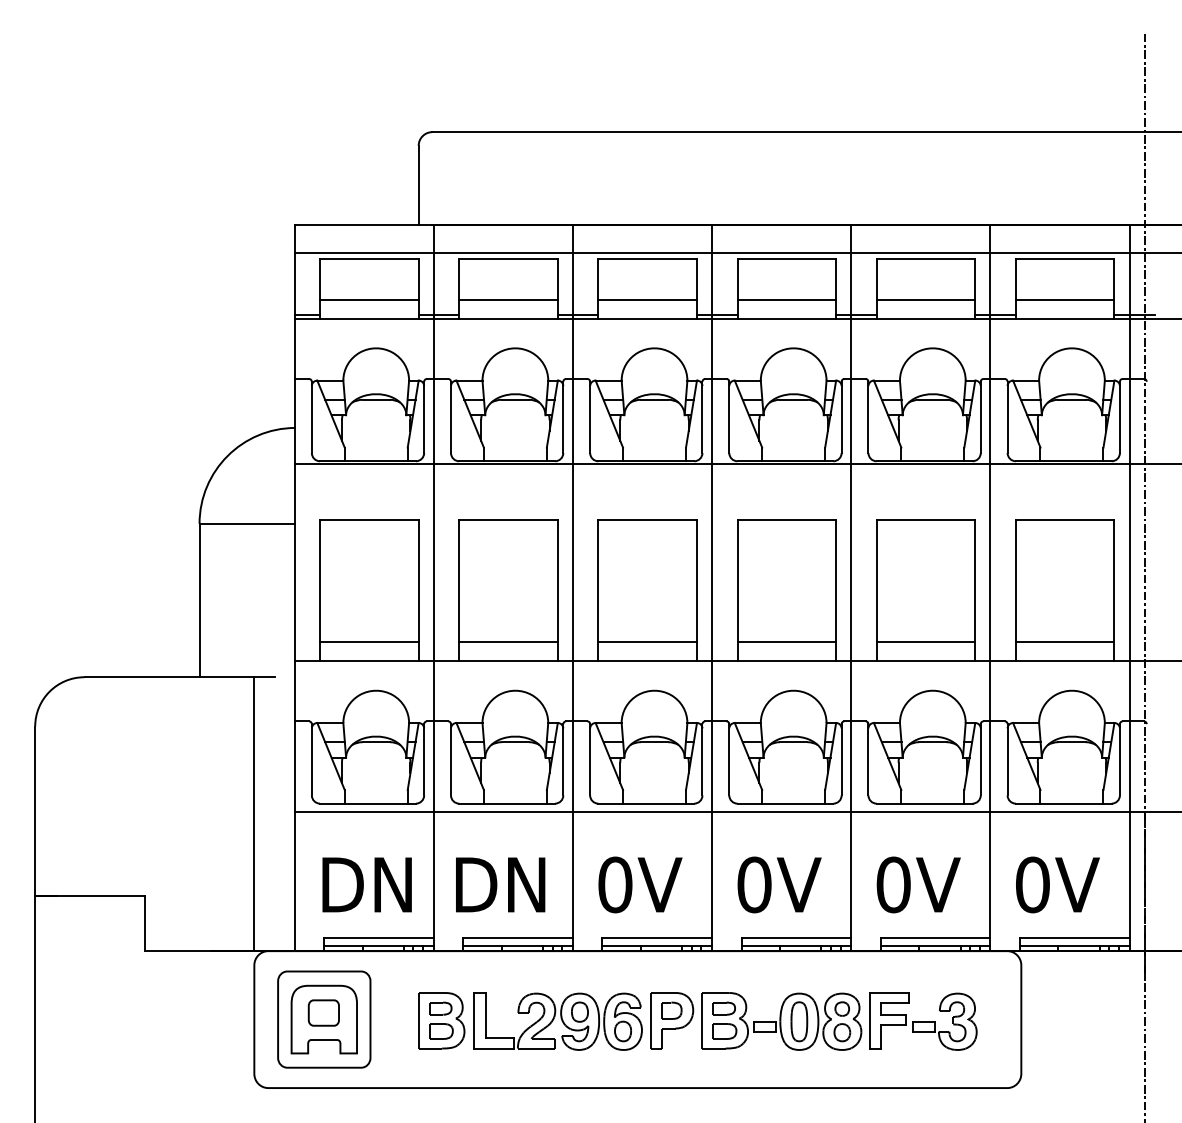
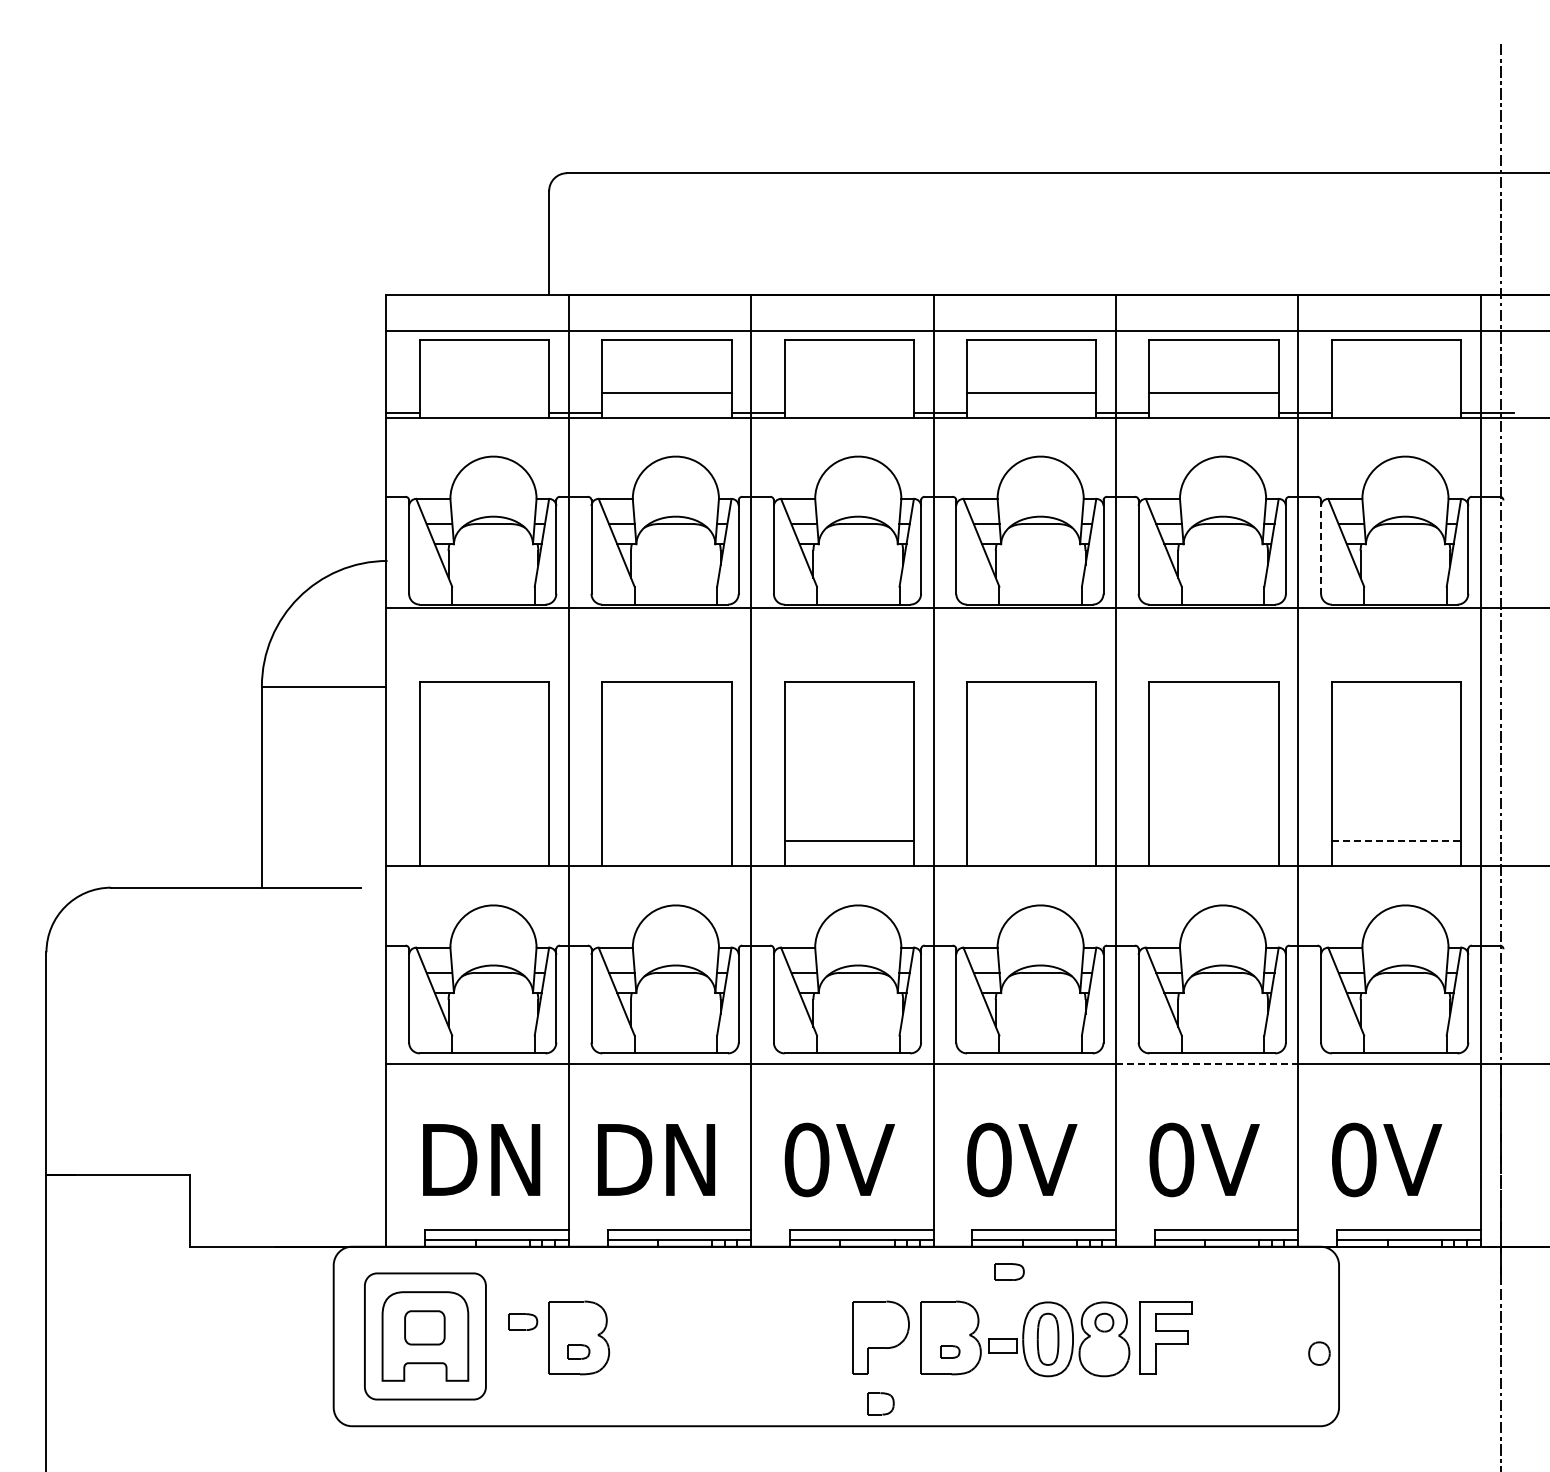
line: (369, 299) -> (484, 392), removed
line: (647, 299) -> (848, 392), removed
line: (1065, 299) -> (1396, 392), removed
line: (1007, 417) -> (1321, 547), solid -> dashed
line: (369, 641) -> (484, 841), removed
line: (508, 641) -> (666, 841), removed
line: (786, 641) -> (1031, 841), removed
line: (925, 641) -> (1213, 841), removed
line: (1065, 641) -> (1396, 841), solid -> dashed
line: (920, 812) -> (1207, 1064), solid -> dashed
line: (254, 813) -> (333, 1066), removed
part: (441, 1008) -> (523, 1321), moved
part: (724, 1008) -> (1009, 1271), moved
part: (671, 1010) -> (880, 1403), moved
part: (557, 1021) -> (731, 1339), removed
part: (952, 1021) -> (1249, 1339), removed
part: (441, 1031) -> (578, 1351), size x0.7
part: (724, 1031) -> (950, 1351), size x0.6
part: (842, 1032) -> (1319, 1353), moved

